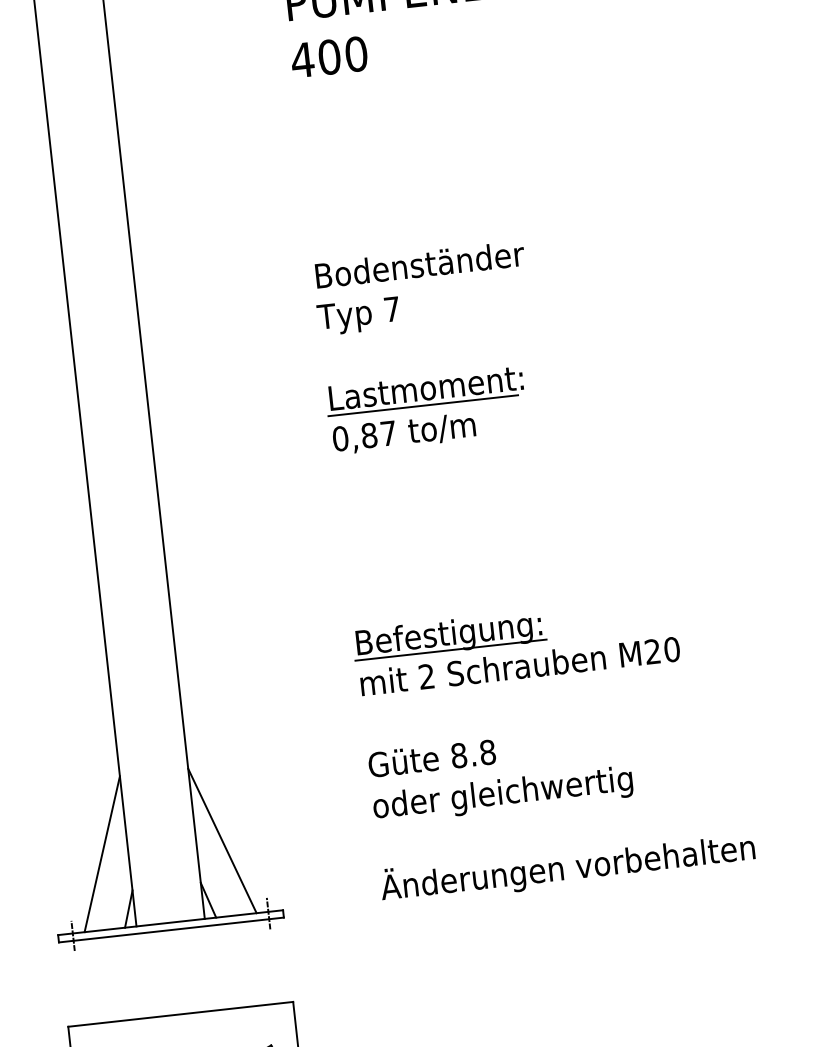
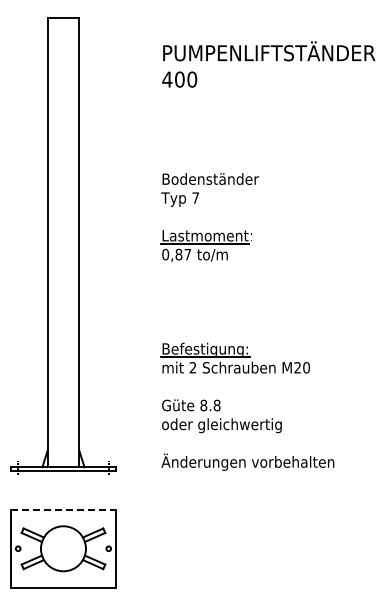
line: (222, 840) -> (91, 432), removed
line: (101, 854) -> (35, 432), removed
line: (180, 1013) -> (63, 509), solid -> dashed

